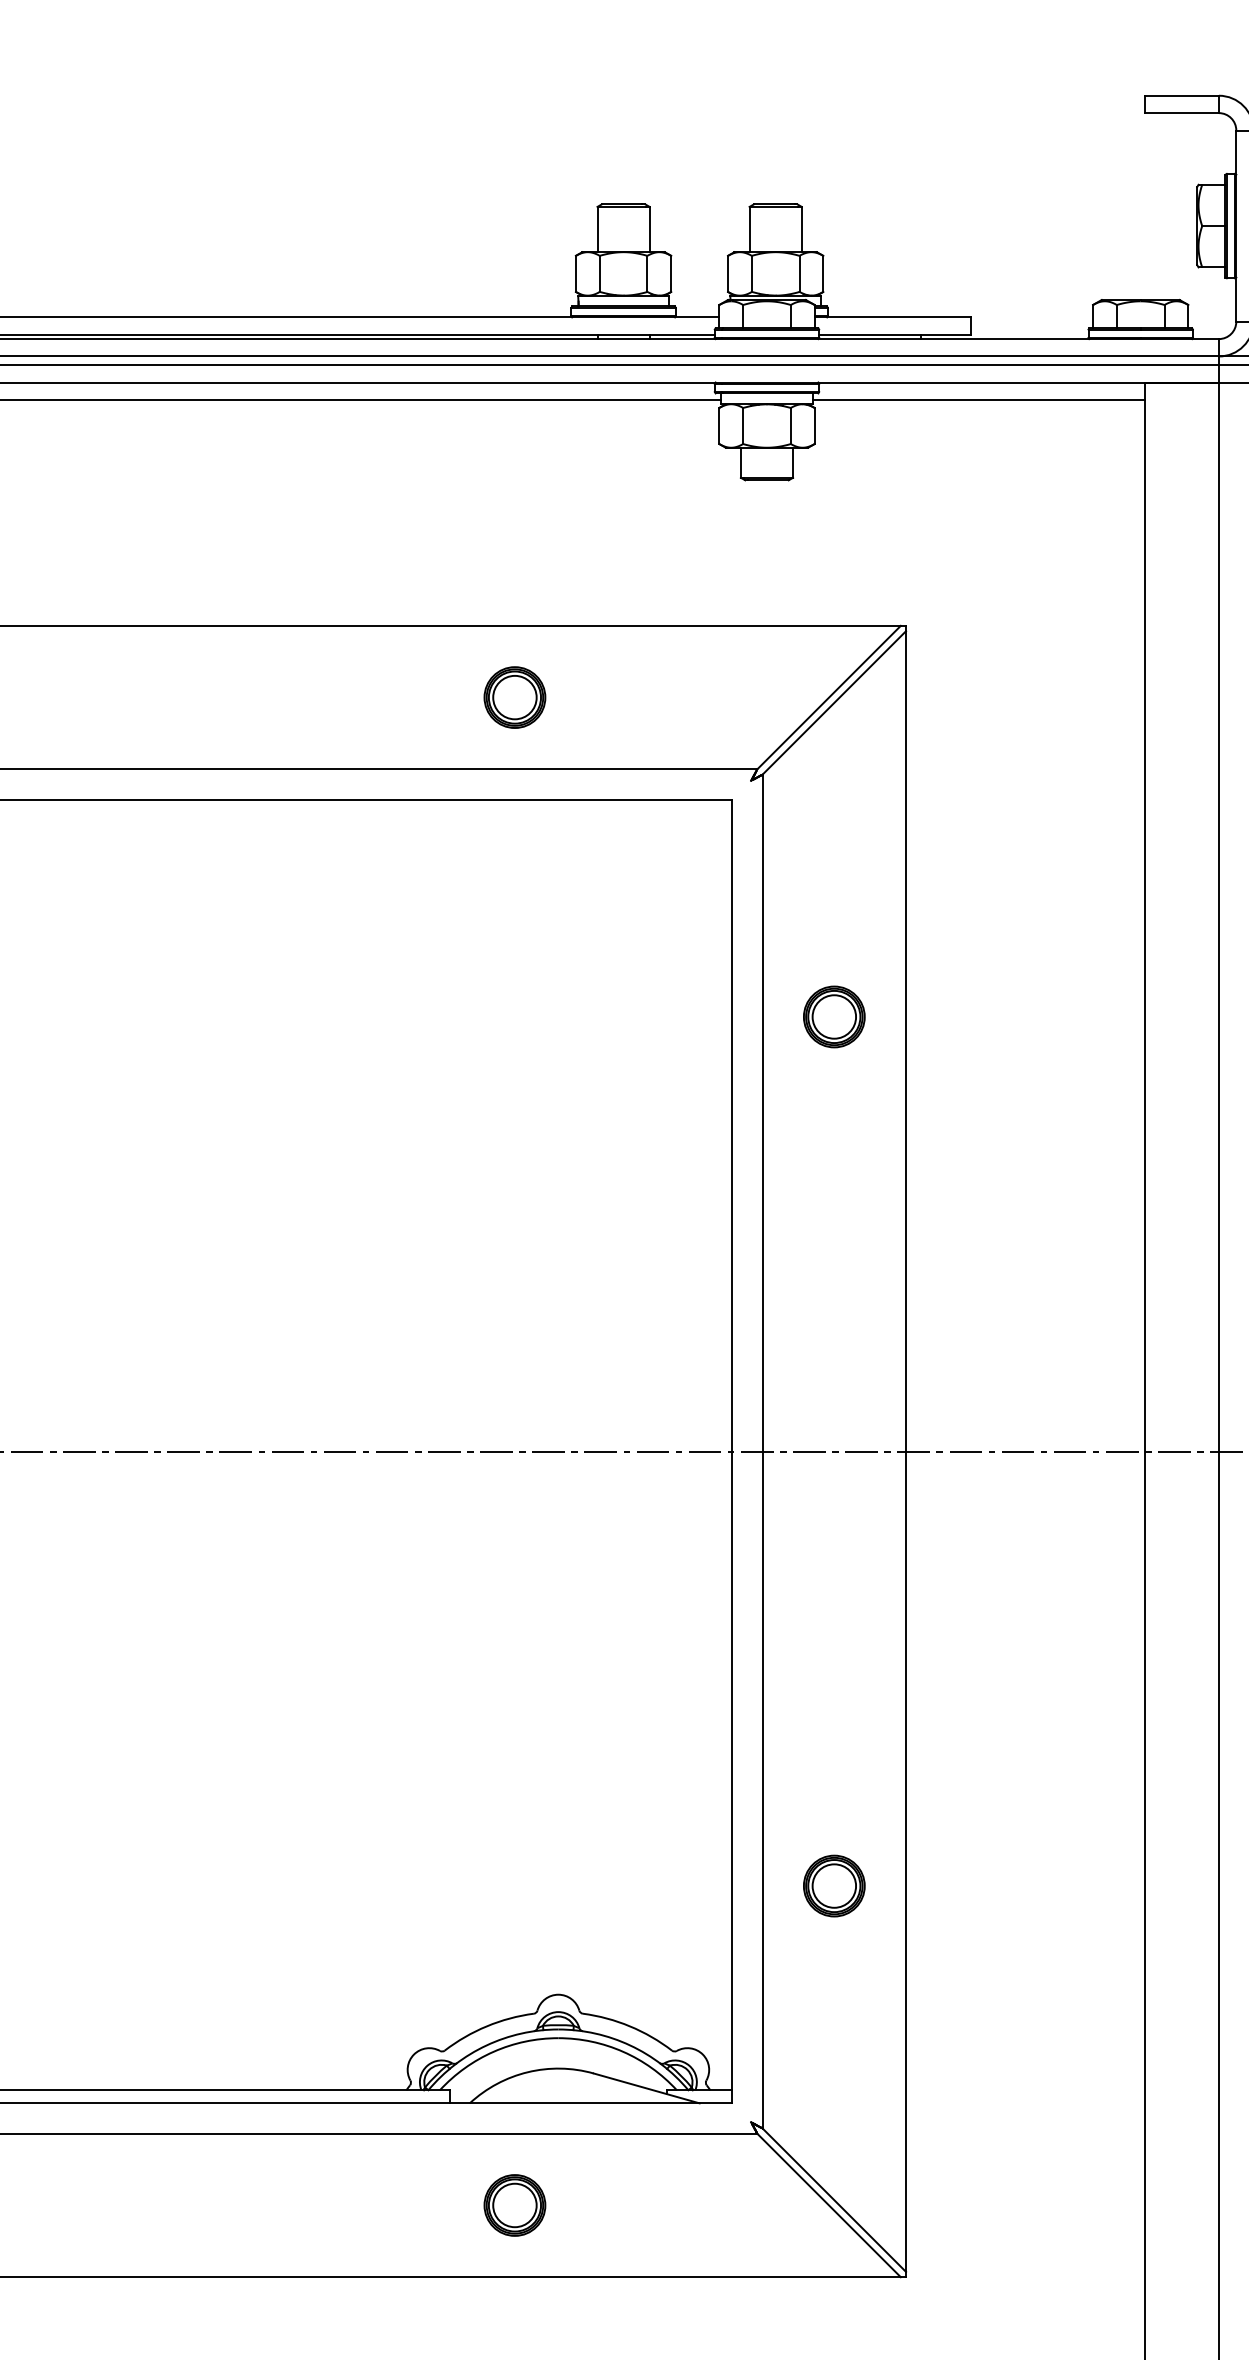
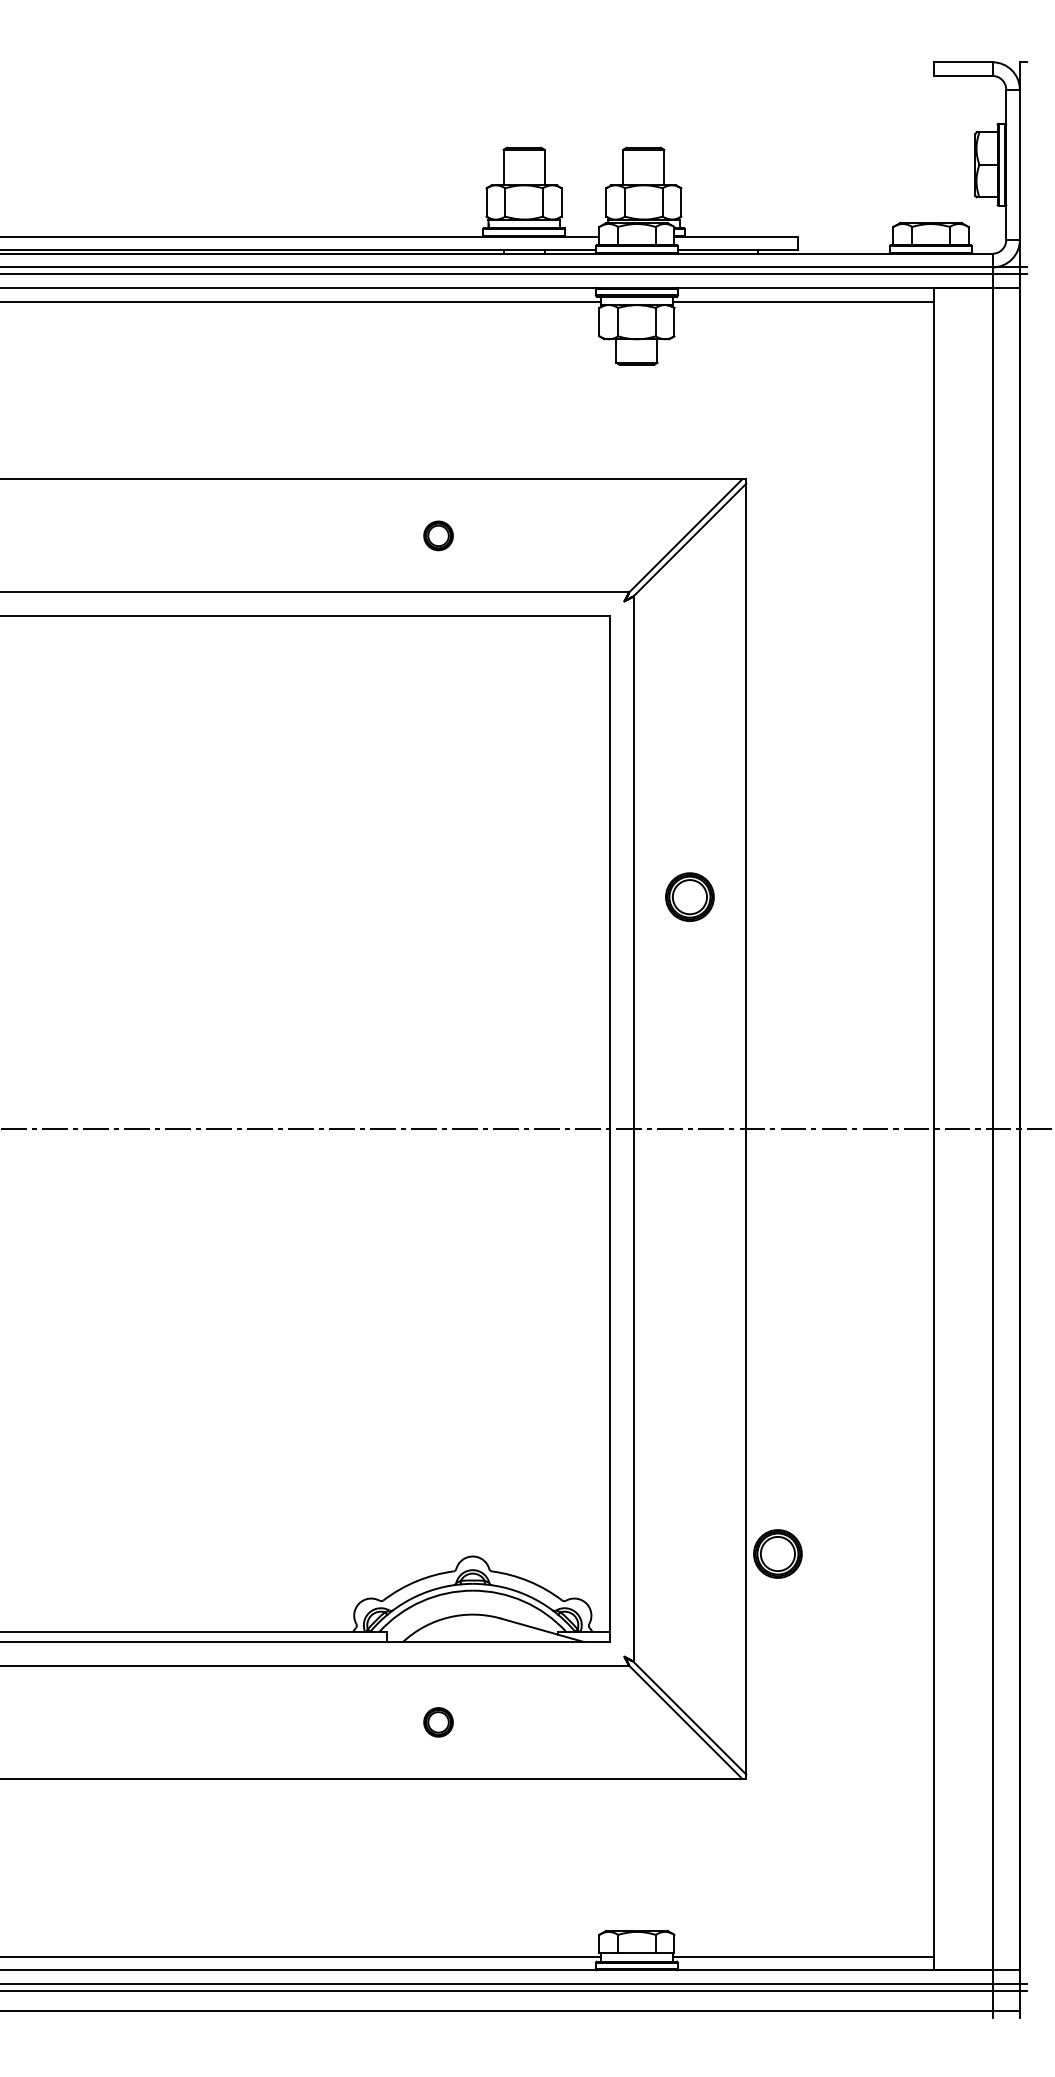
part: (514, 697) -> (438, 535), size x0.6
part: (833, 1016) -> (689, 896), moved
part: (833, 1885) -> (777, 1553), moved
part: (514, 2205) -> (438, 1722), size x0.6

